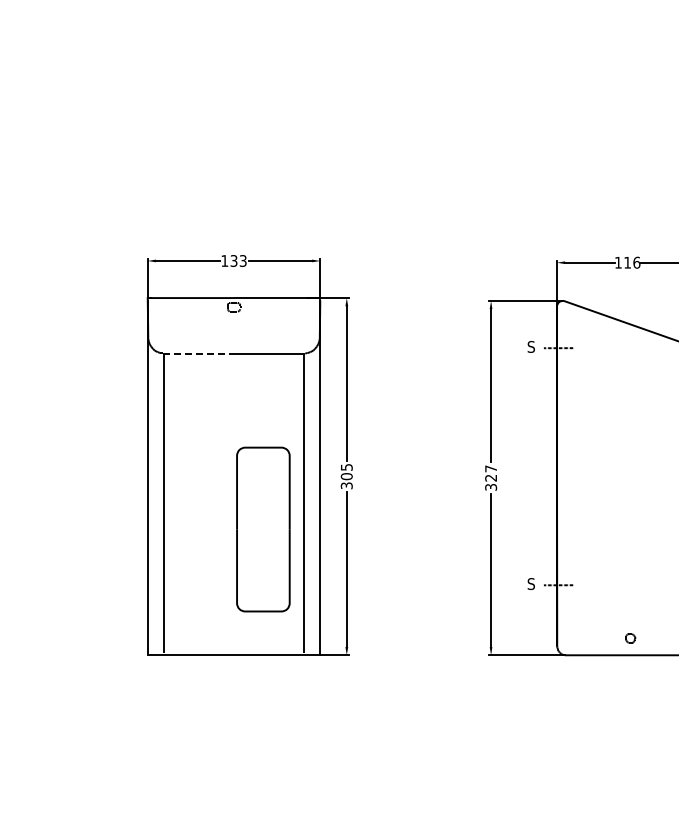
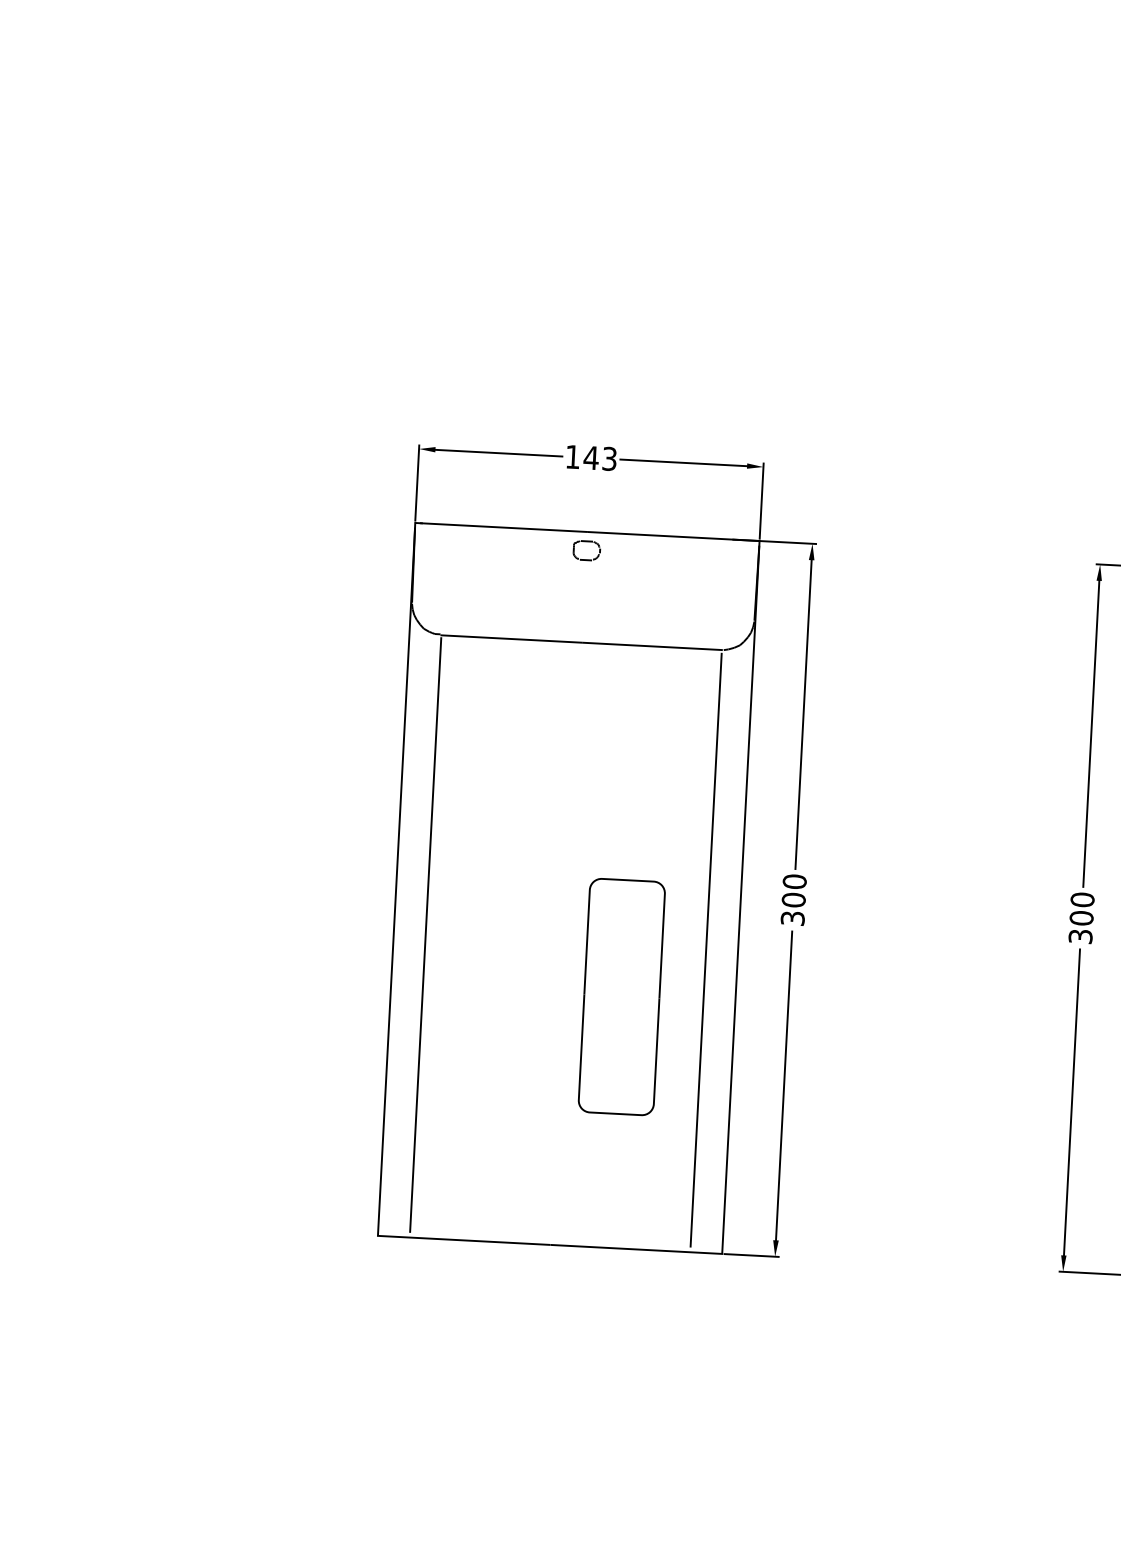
text: (233, 260) -> (590, 456), 133 -> 143
line: (199, 353) -> (512, 639), dashed -> solid
text: (346, 466) -> (794, 879), 305 -> 300
text: (491, 473) -> (1082, 909), 327 -> 300
part: (263, 529) -> (622, 996), size x0.71

